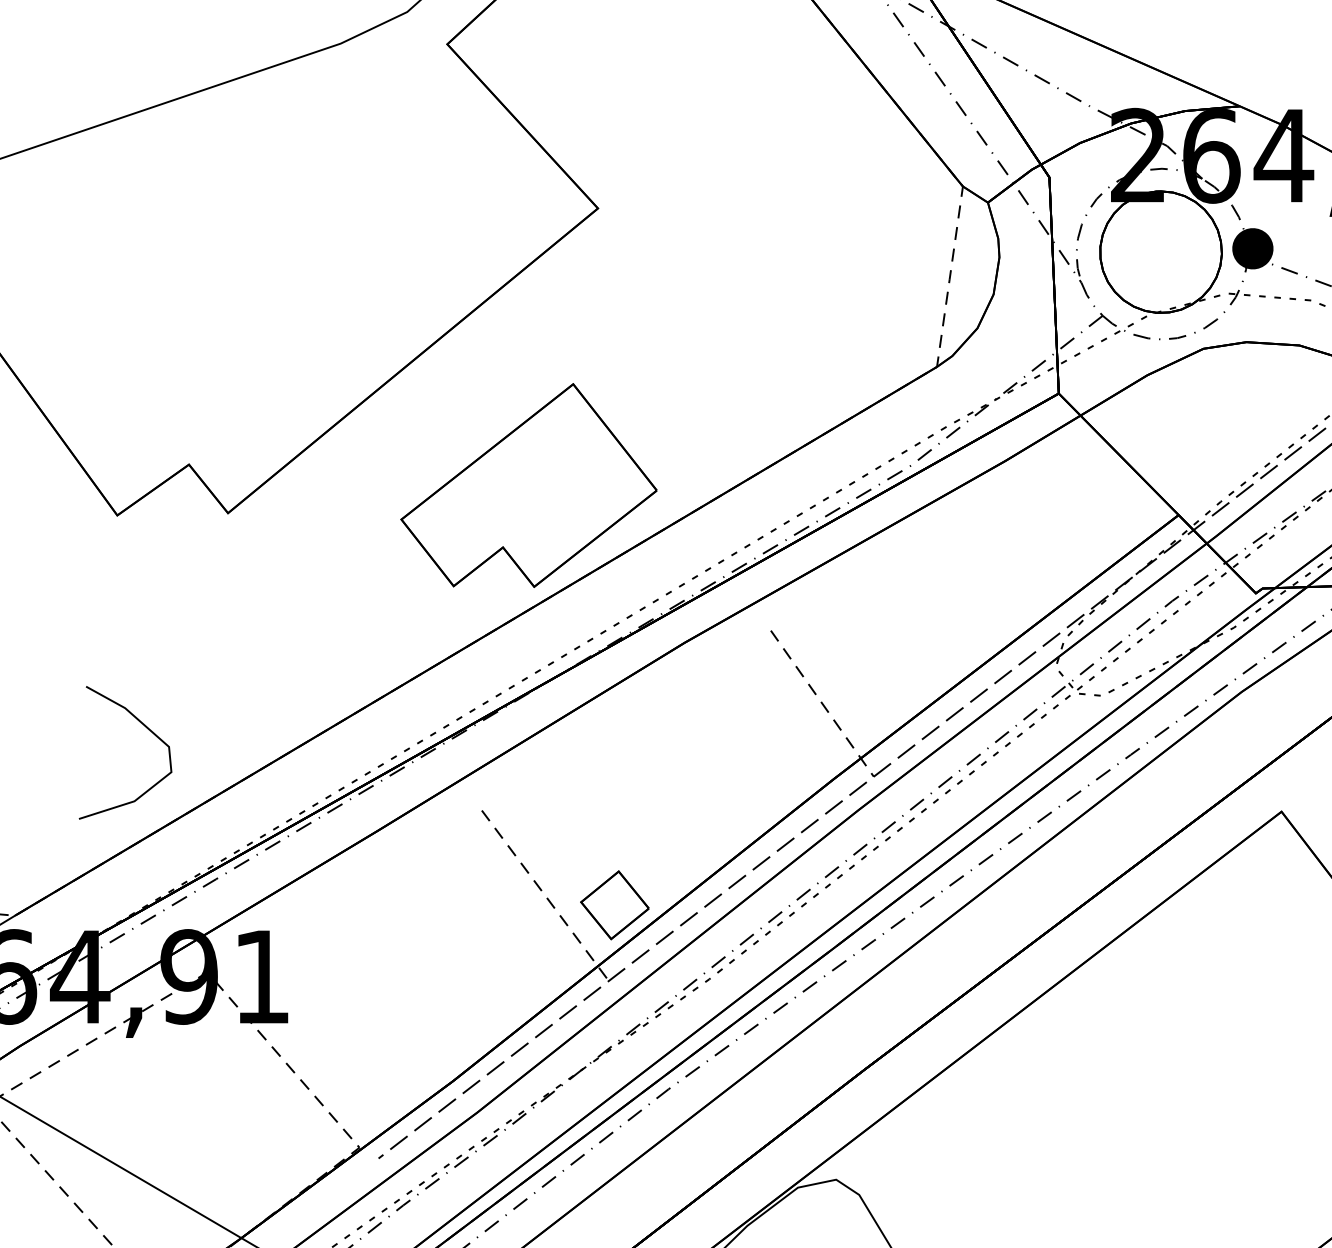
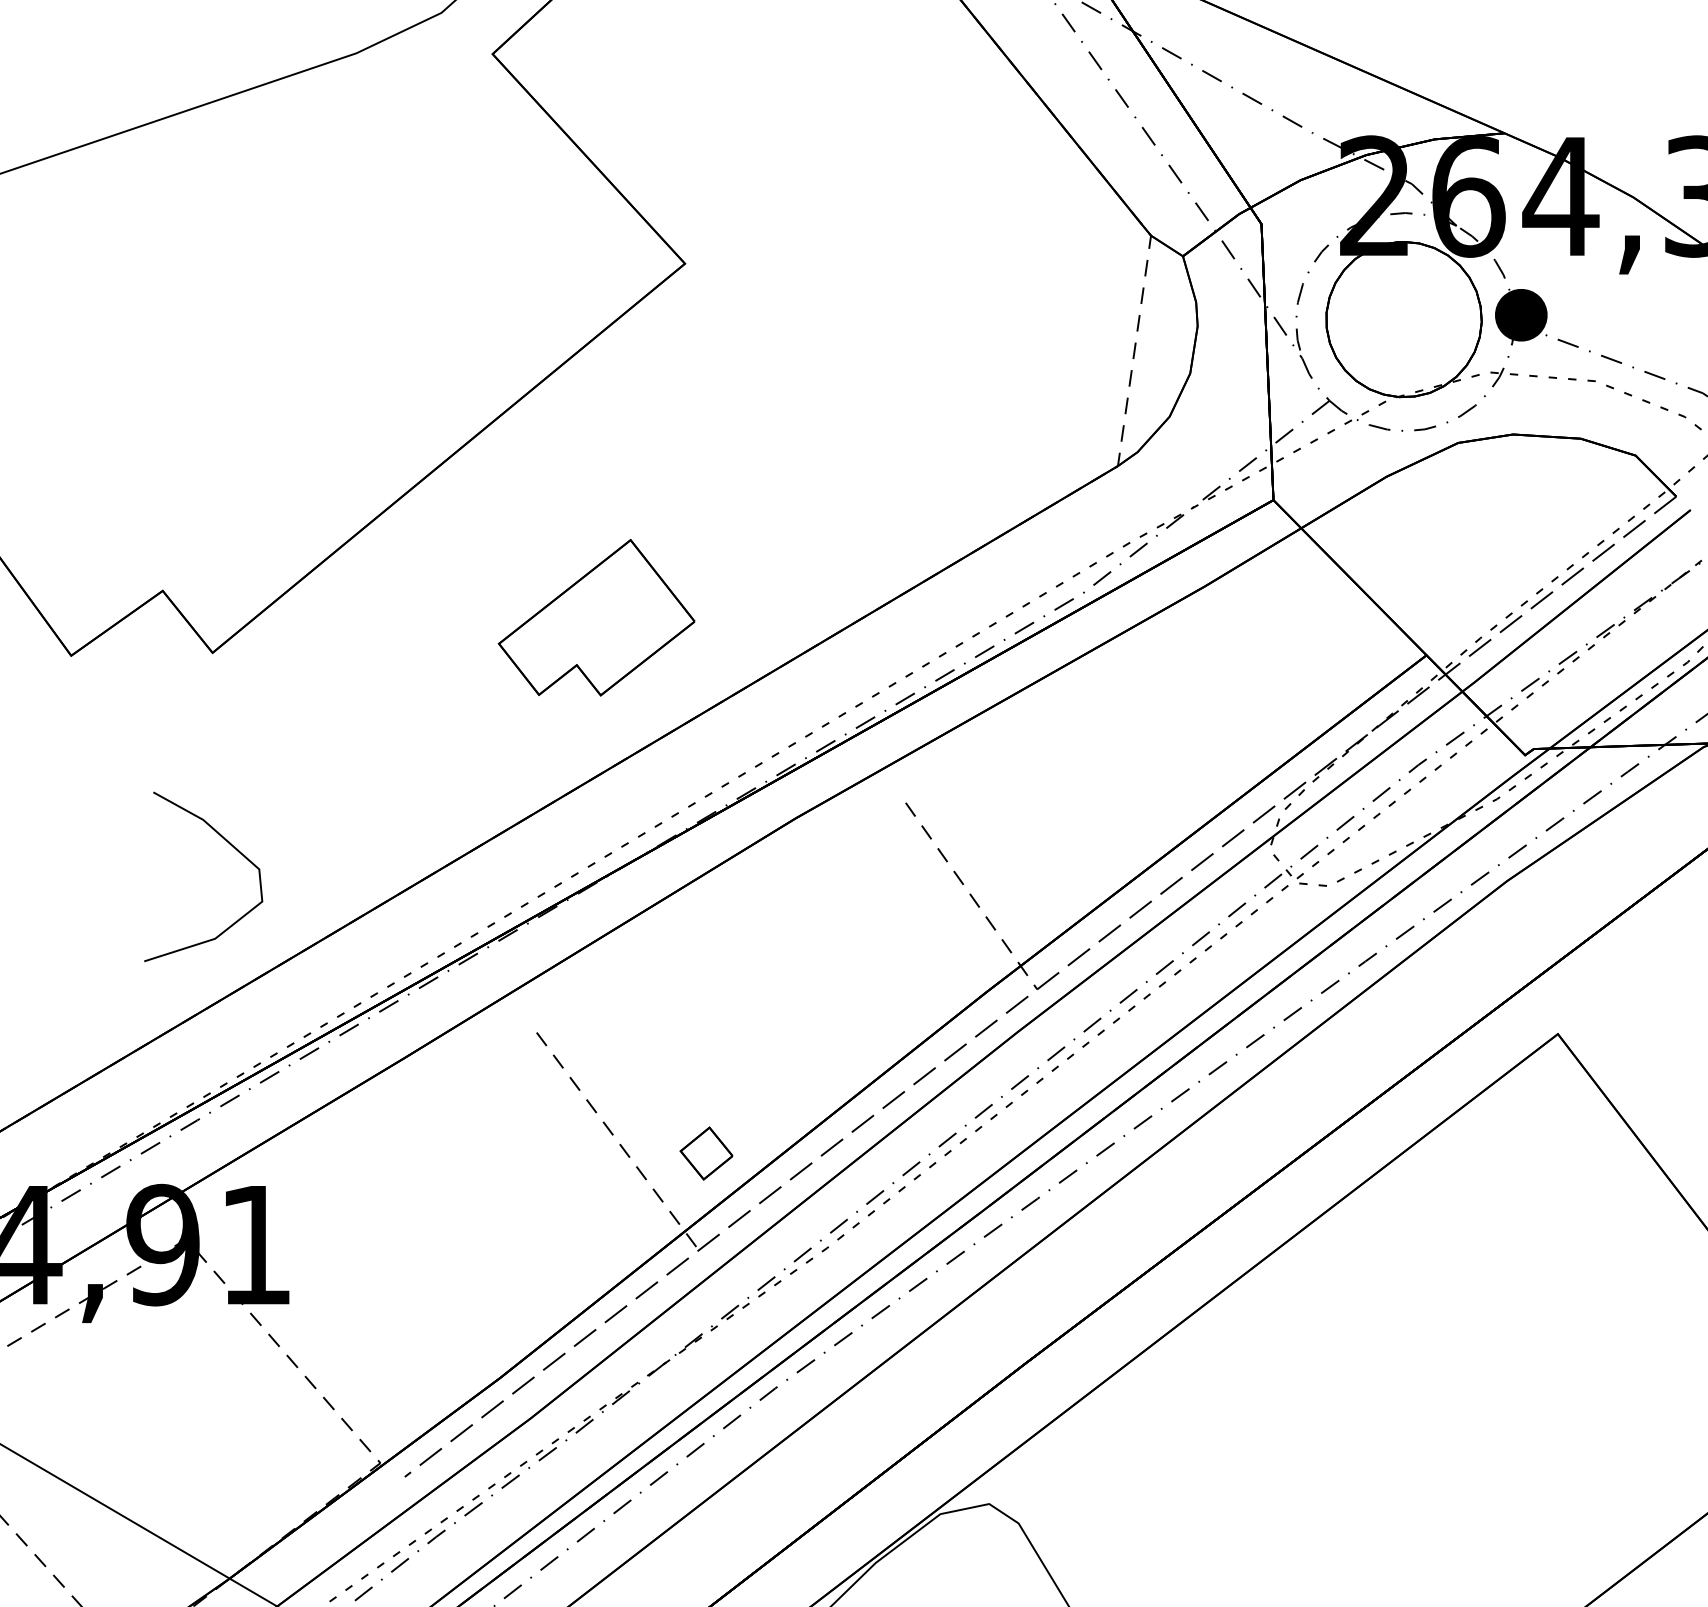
part: (528, 485) -> (596, 617), size x0.6
curve: (147, 729) -> (231, 846), moved
part: (614, 905) -> (706, 1153), size x0.6

